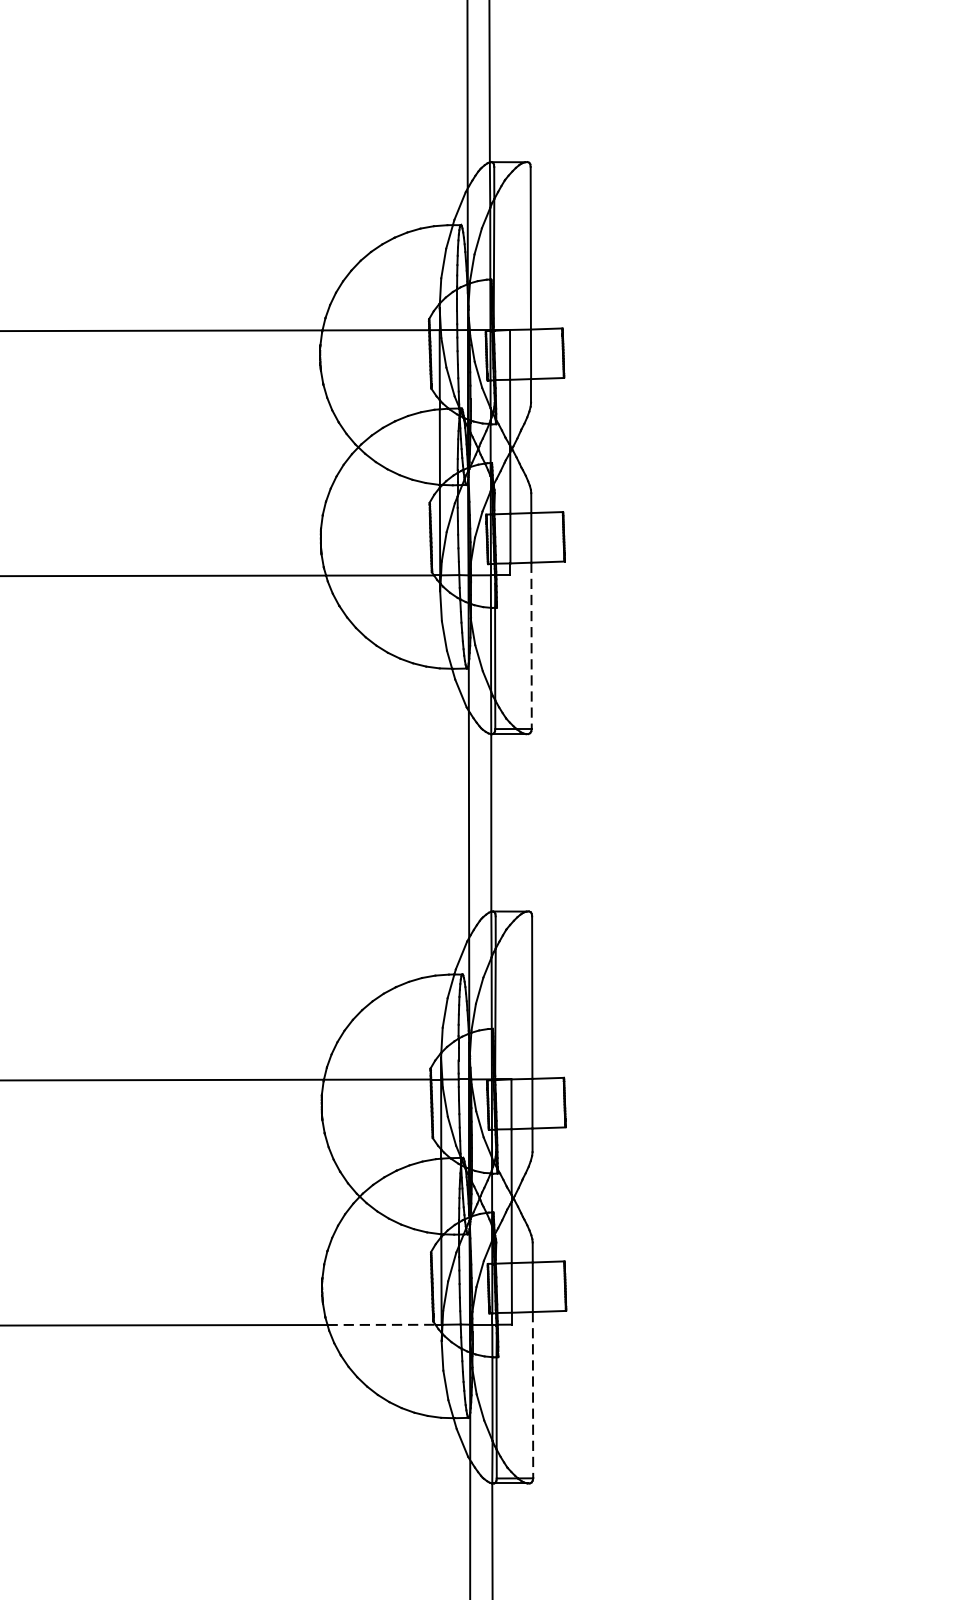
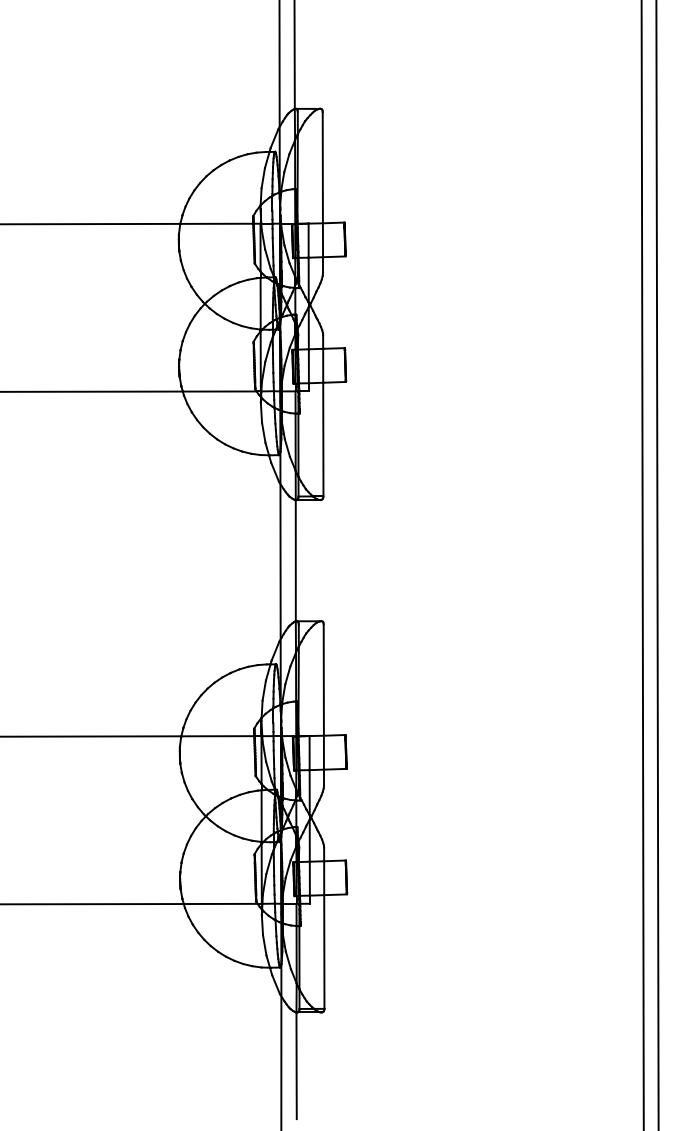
line: (531, 645) -> (323, 439), dashed -> solid
line: (381, 1324) -> (220, 903), dashed -> solid
line: (533, 1395) -> (324, 952), dashed -> solid

